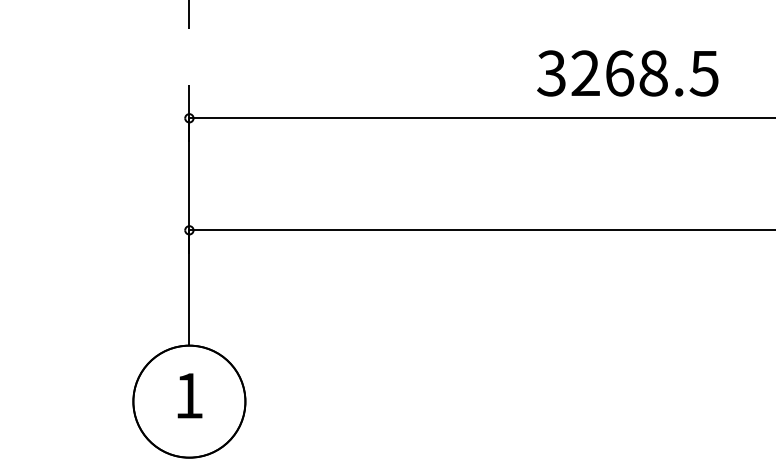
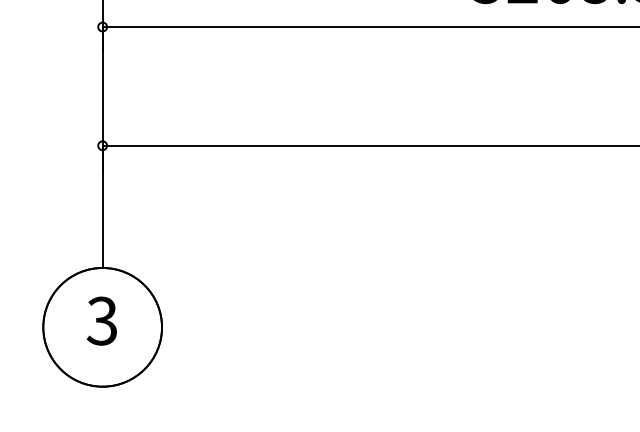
text: (188, 395) -> (101, 320), 1 -> 3

